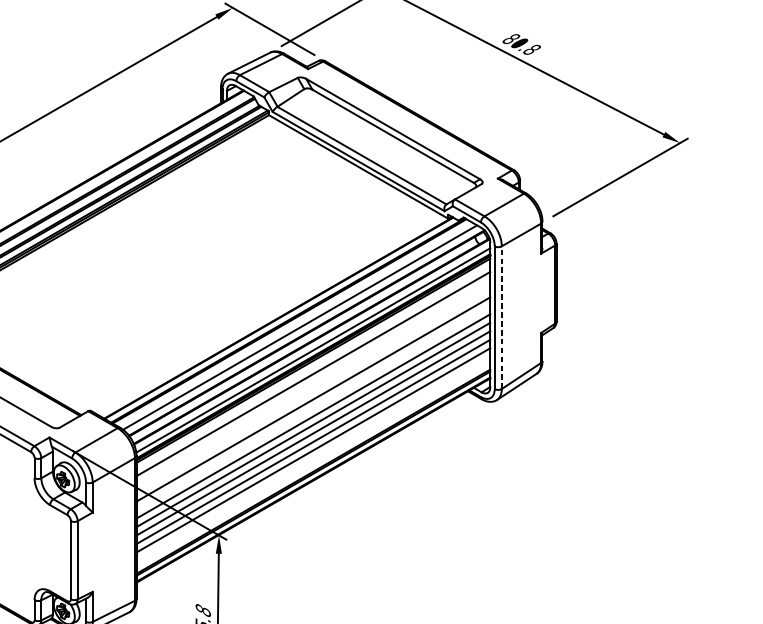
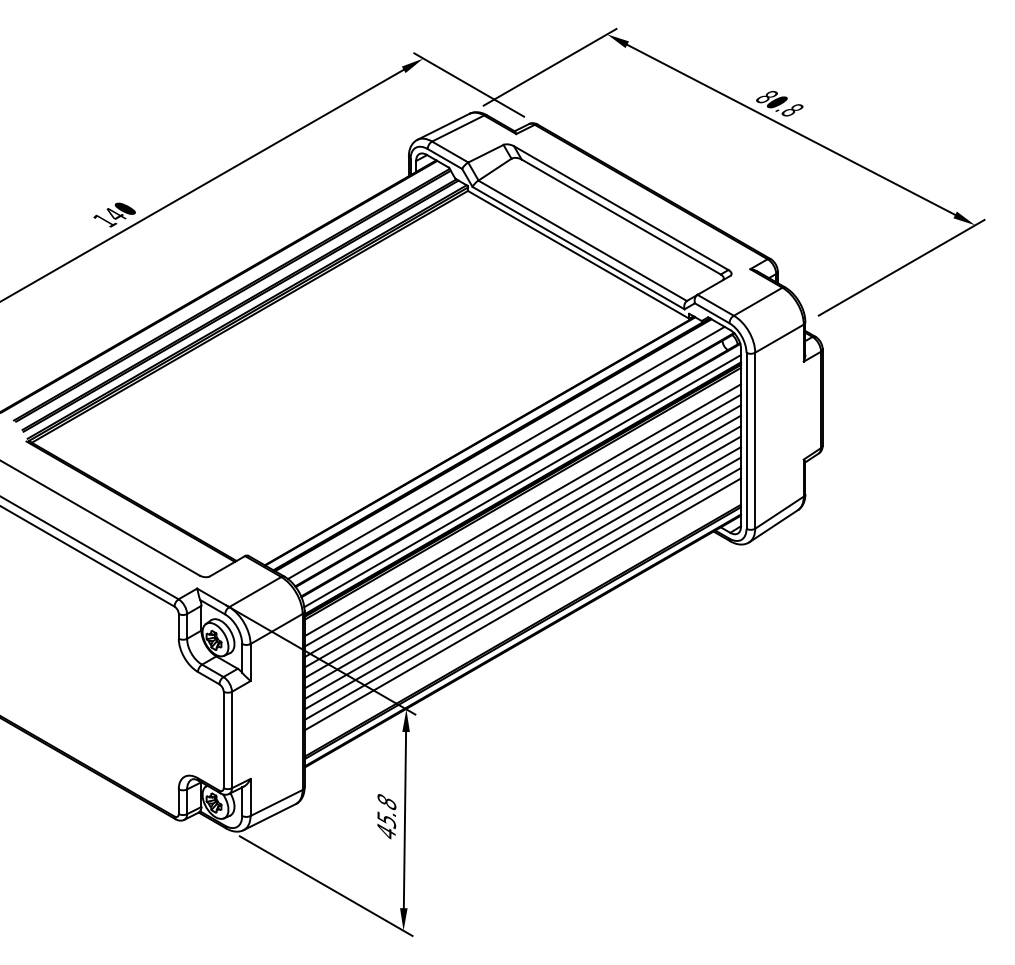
line: (502, 317) -> (755, 440), dashed -> solid
line: (313, 382) -> (522, 520), added
line: (313, 391) -> (522, 531), added
line: (313, 408) -> (522, 552), added

